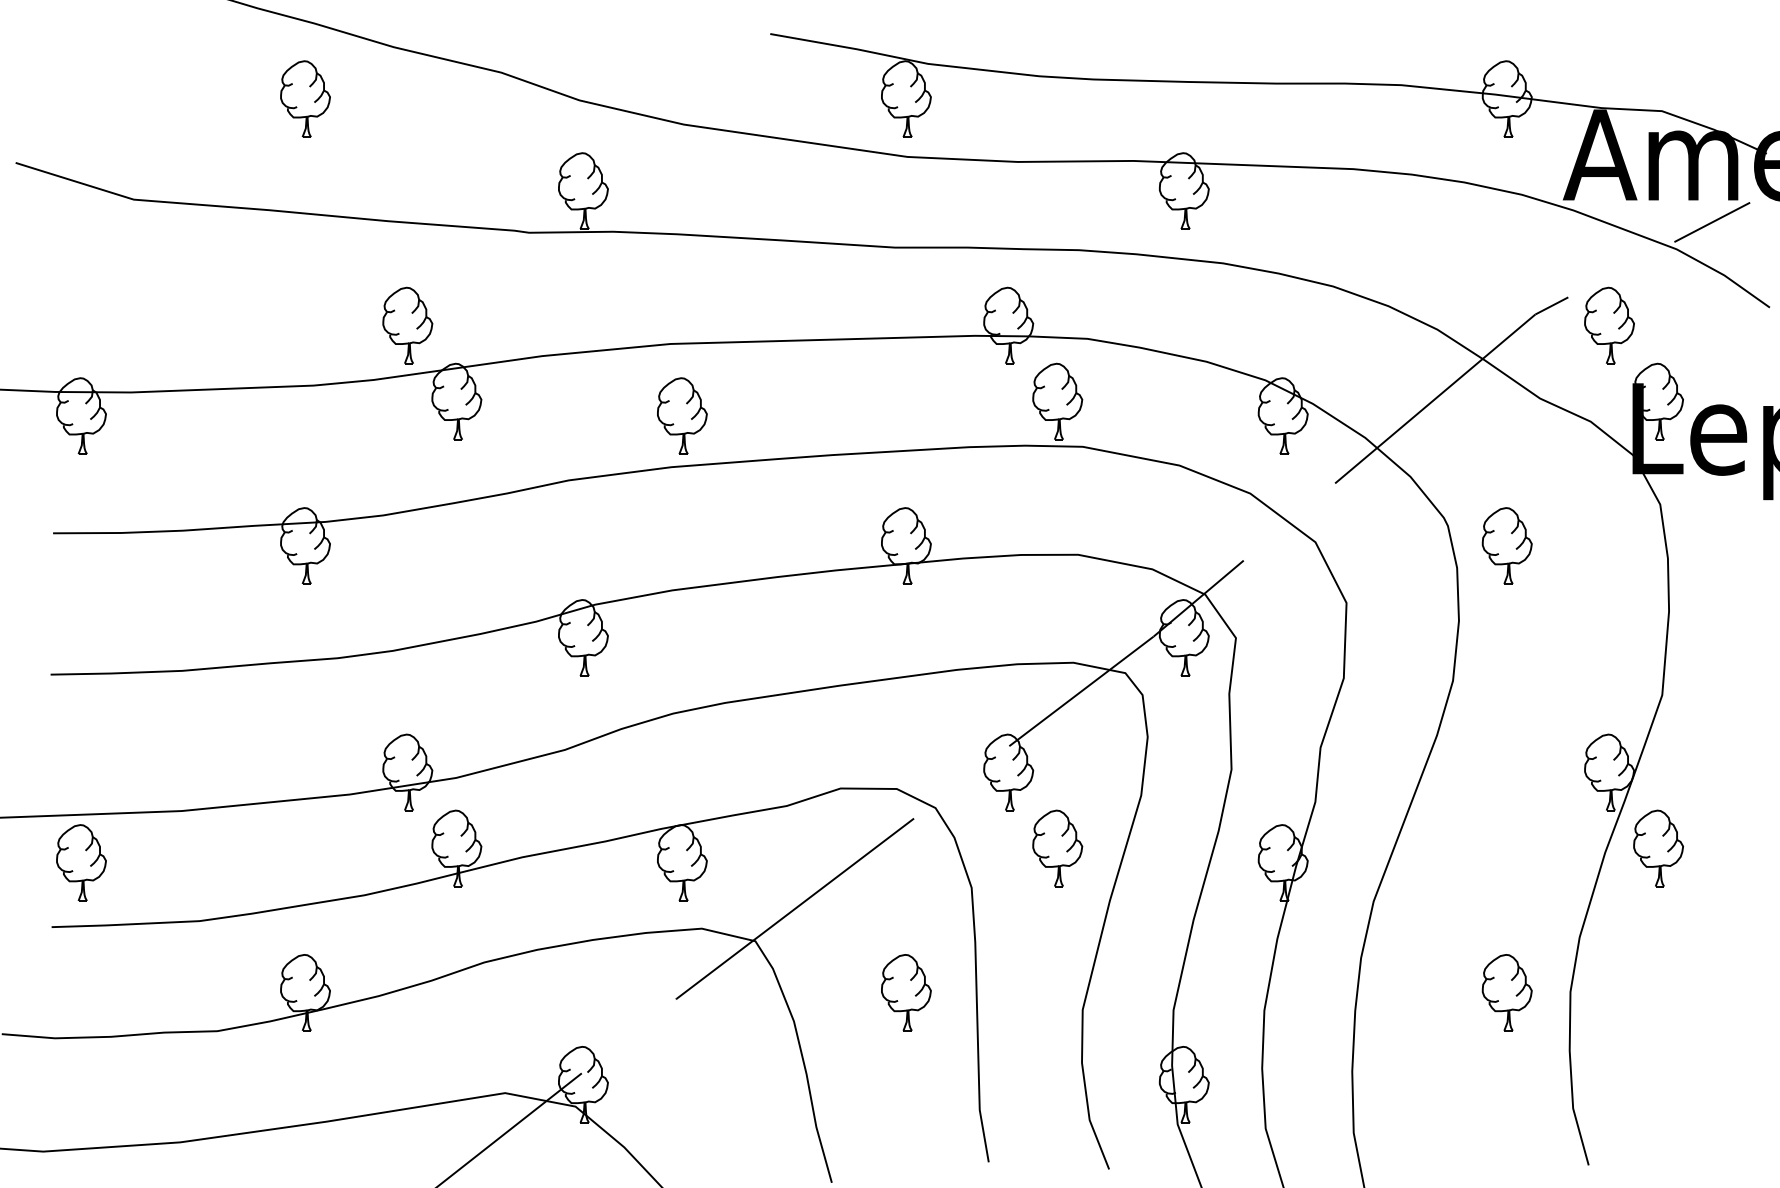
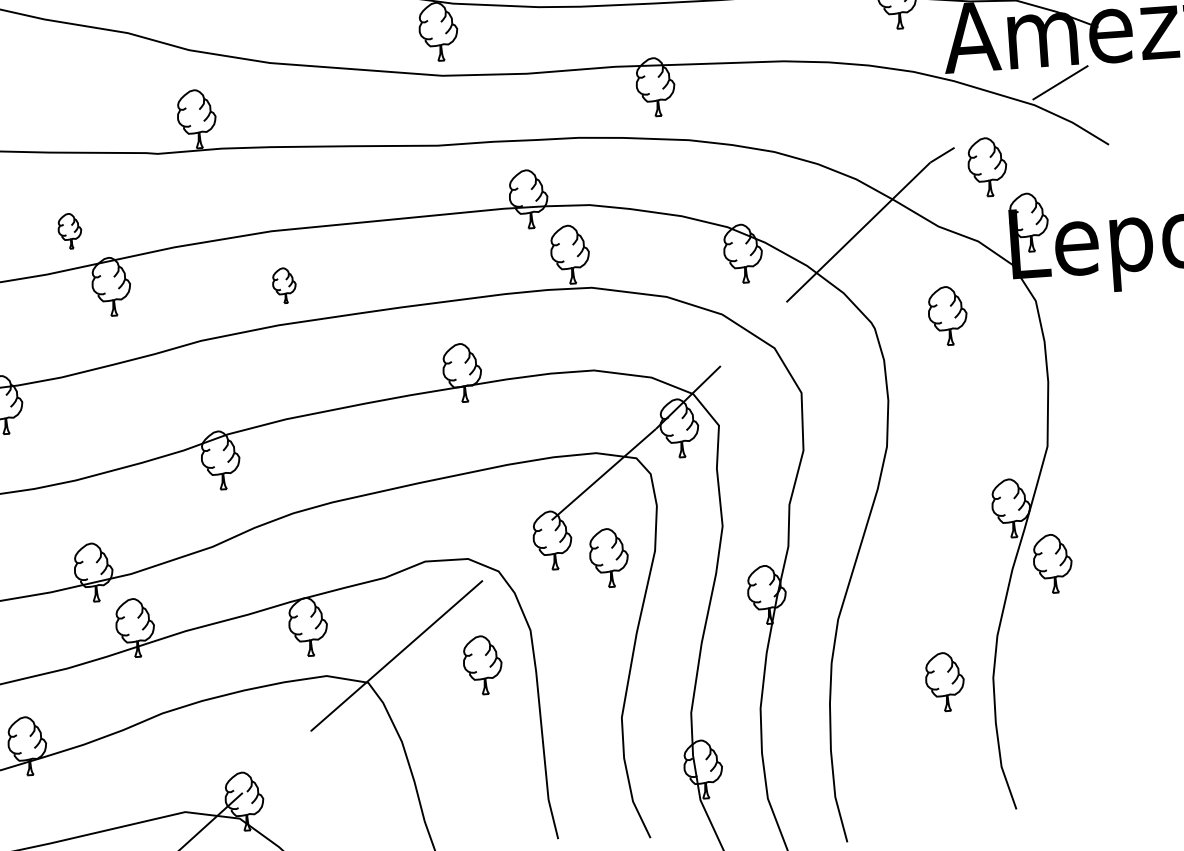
part: (407, 325) -> (69, 231), size x0.6
part: (682, 415) -> (284, 285), size x0.6
part: (1506, 545) -> (947, 315), moved
part: (1057, 848) -> (608, 557), moved
part: (906, 992) -> (482, 664), moved

